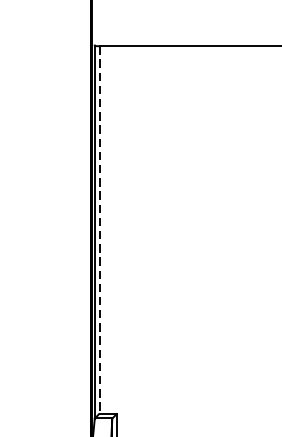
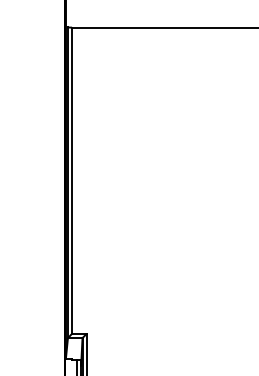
line: (100, 230) -> (72, 181), dashed -> solid

